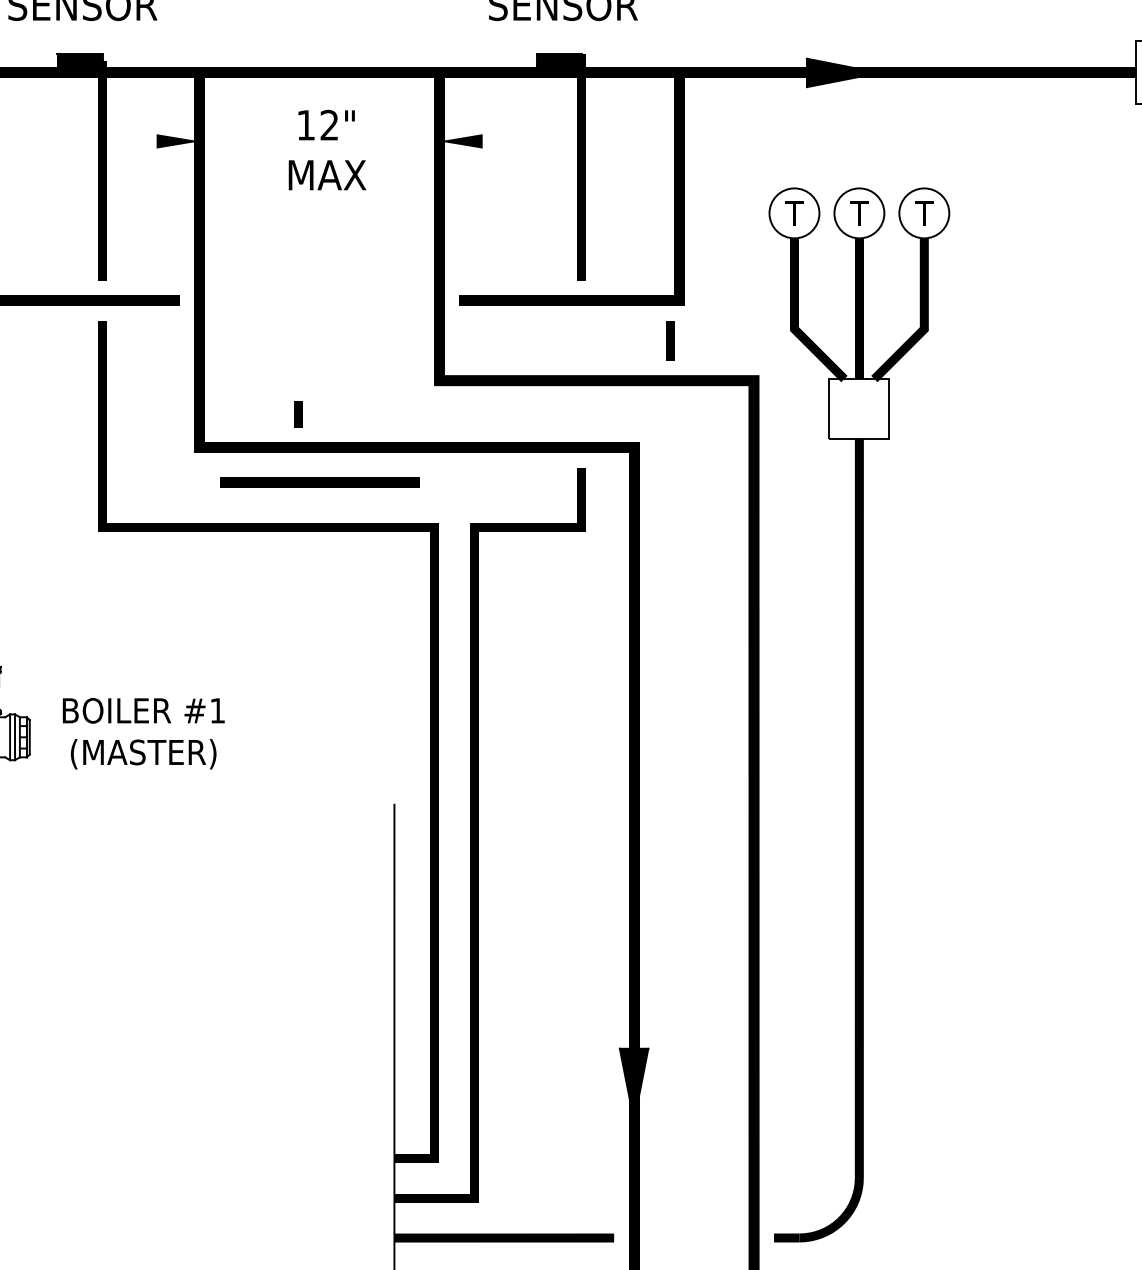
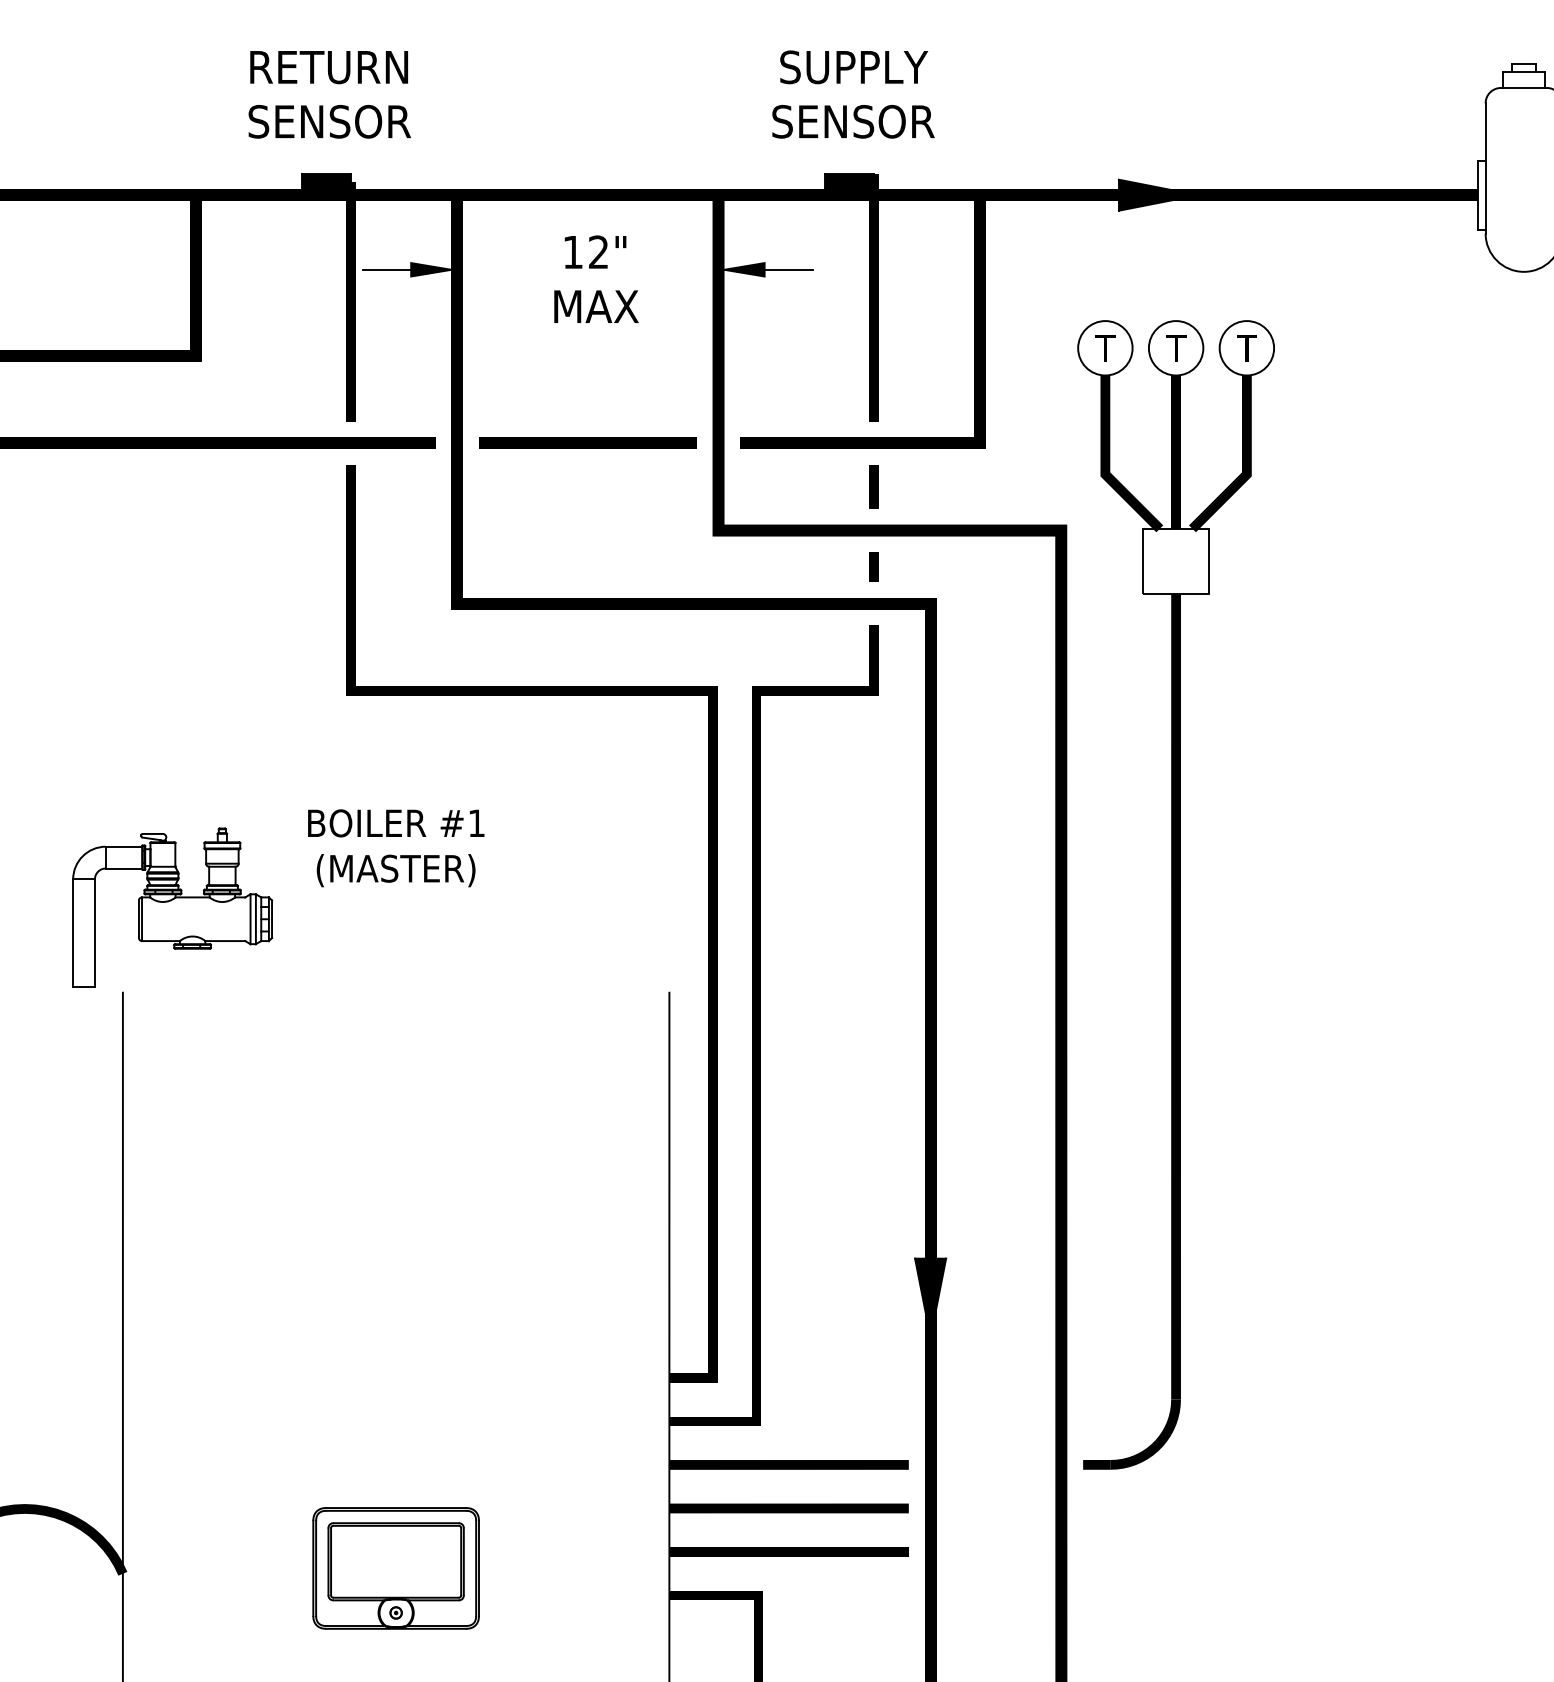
line: (134, 141) -> (386, 269), added
line: (503, 141) -> (788, 269), added
line: (670, 340) -> (873, 486), moved
line: (298, 413) -> (873, 566), moved
line: (319, 481) -> (587, 442), moved
text: (144, 733) -> (396, 848), moved

